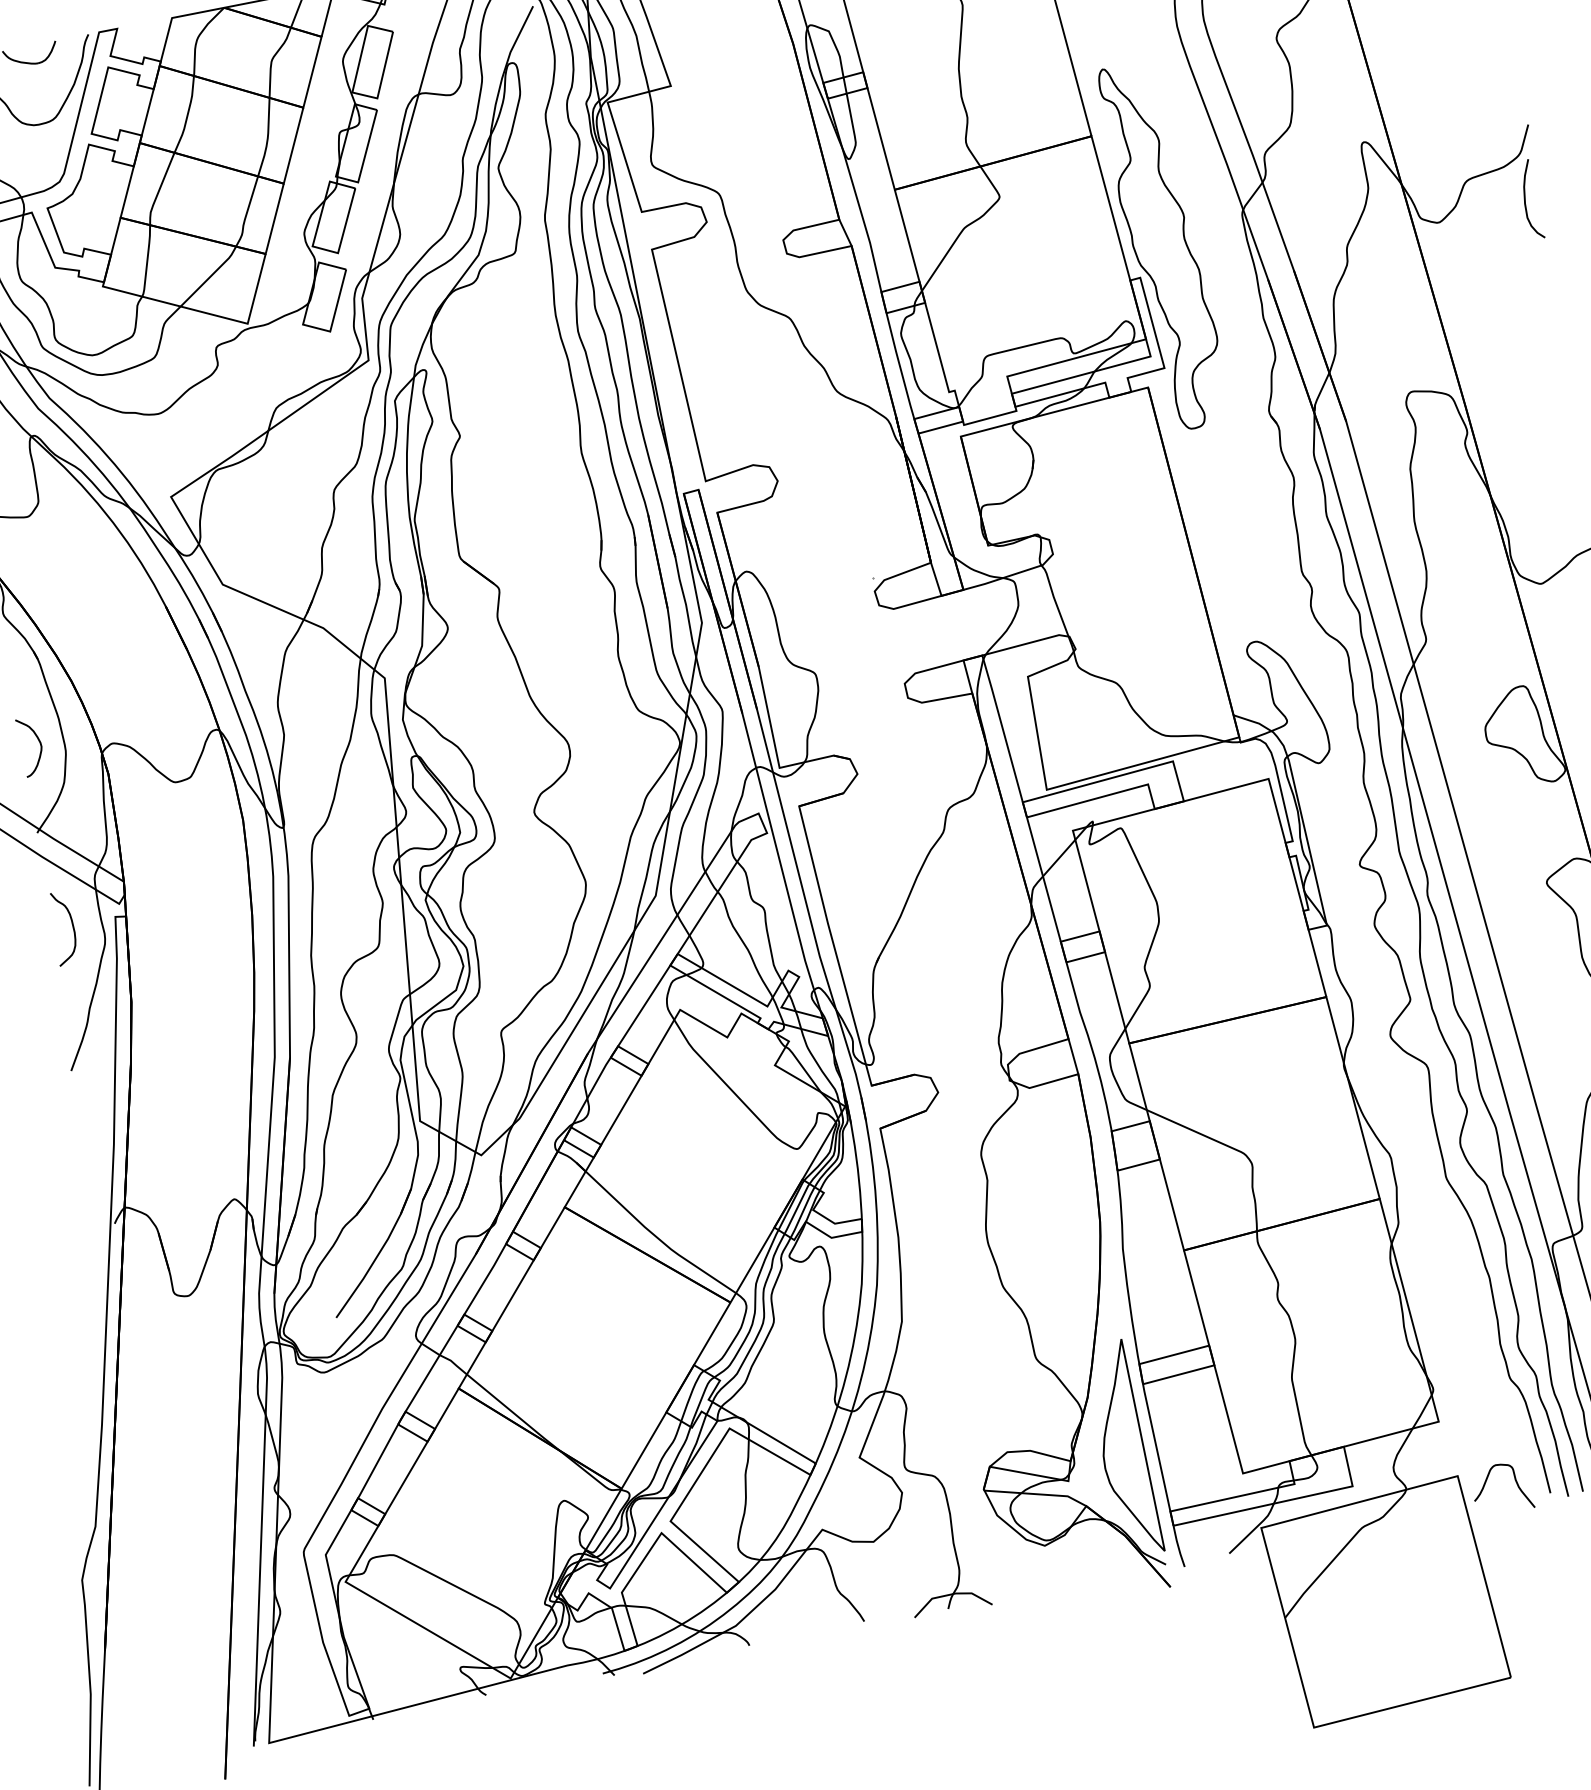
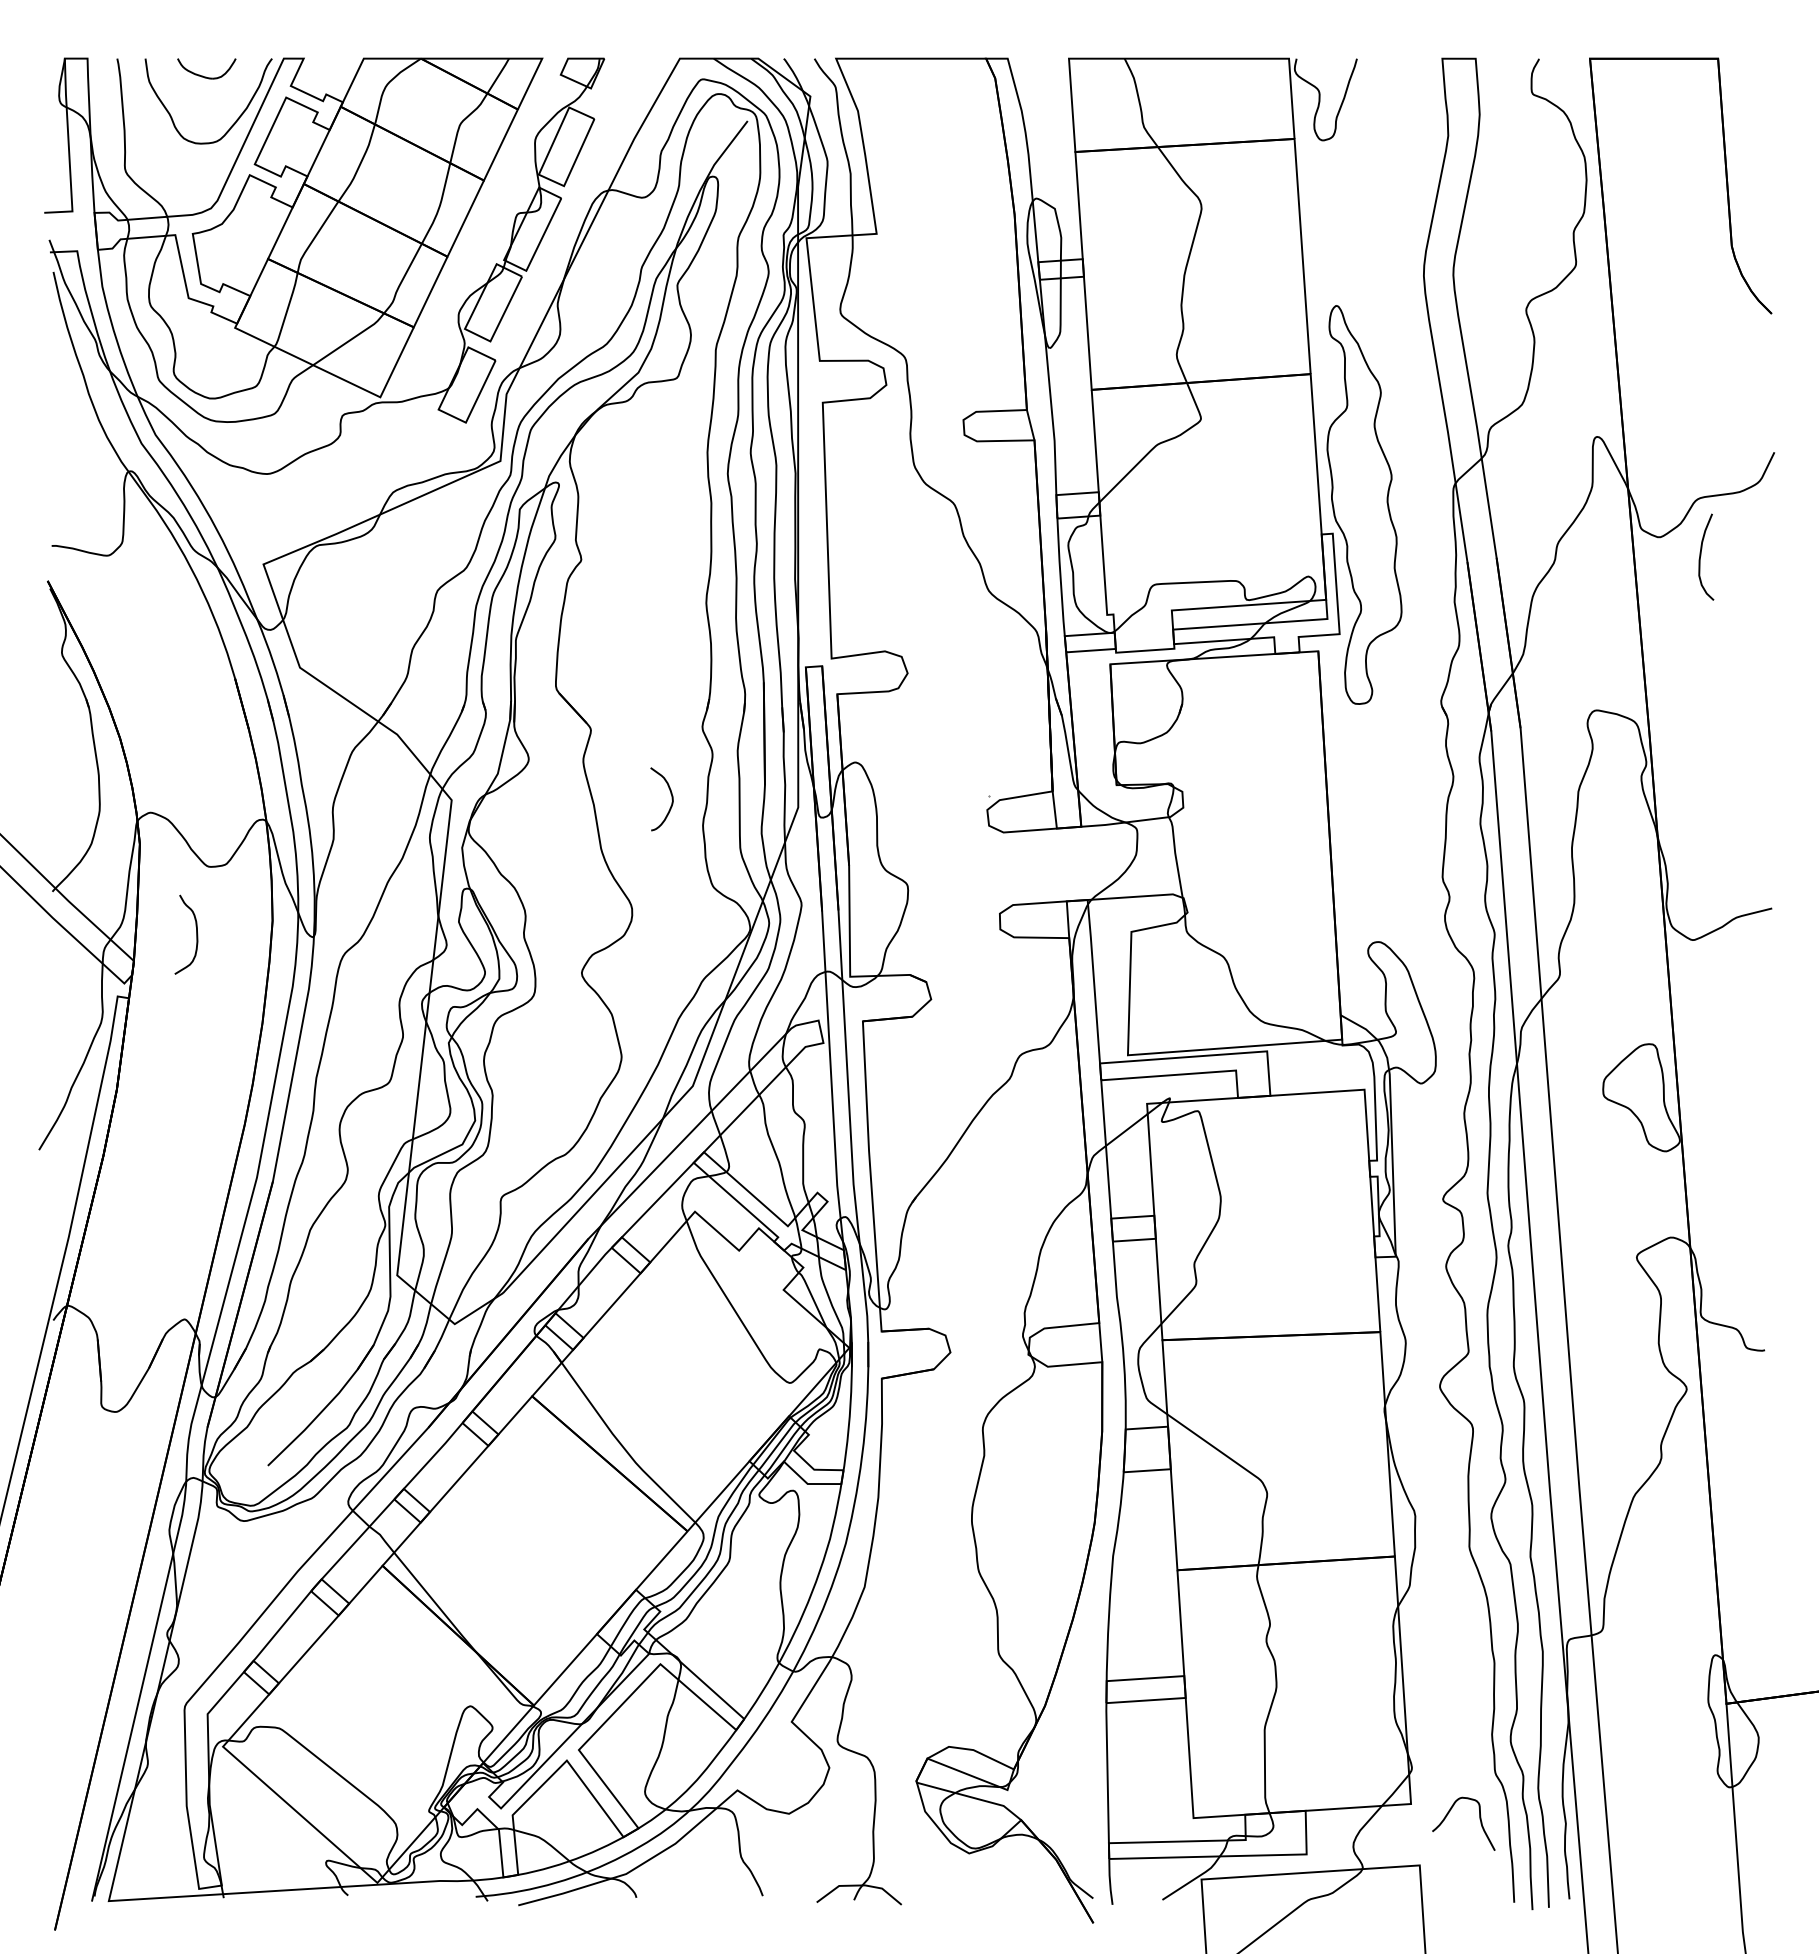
curve: (1526, 199) -> (1701, 556), moved
curve: (39, 745) -> (671, 799), moved
curve: (72, 926) -> (196, 934), moved
part: (1122, 1449) -> (1071, 1767), removed
curve: (1515, 1481) -> (1479, 1819), moved

